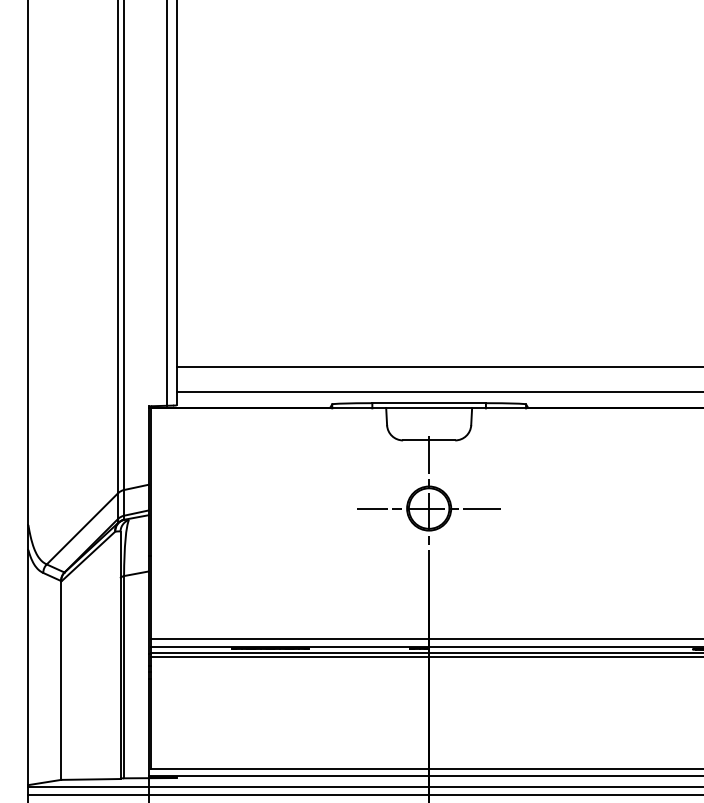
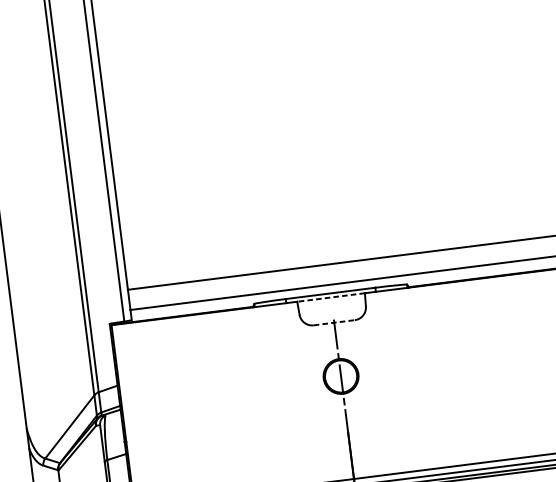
line: (429, 408) -> (331, 297), solid -> dashed
line: (429, 440) -> (334, 322), solid -> dashed
line: (429, 508) -> (341, 376), removed

